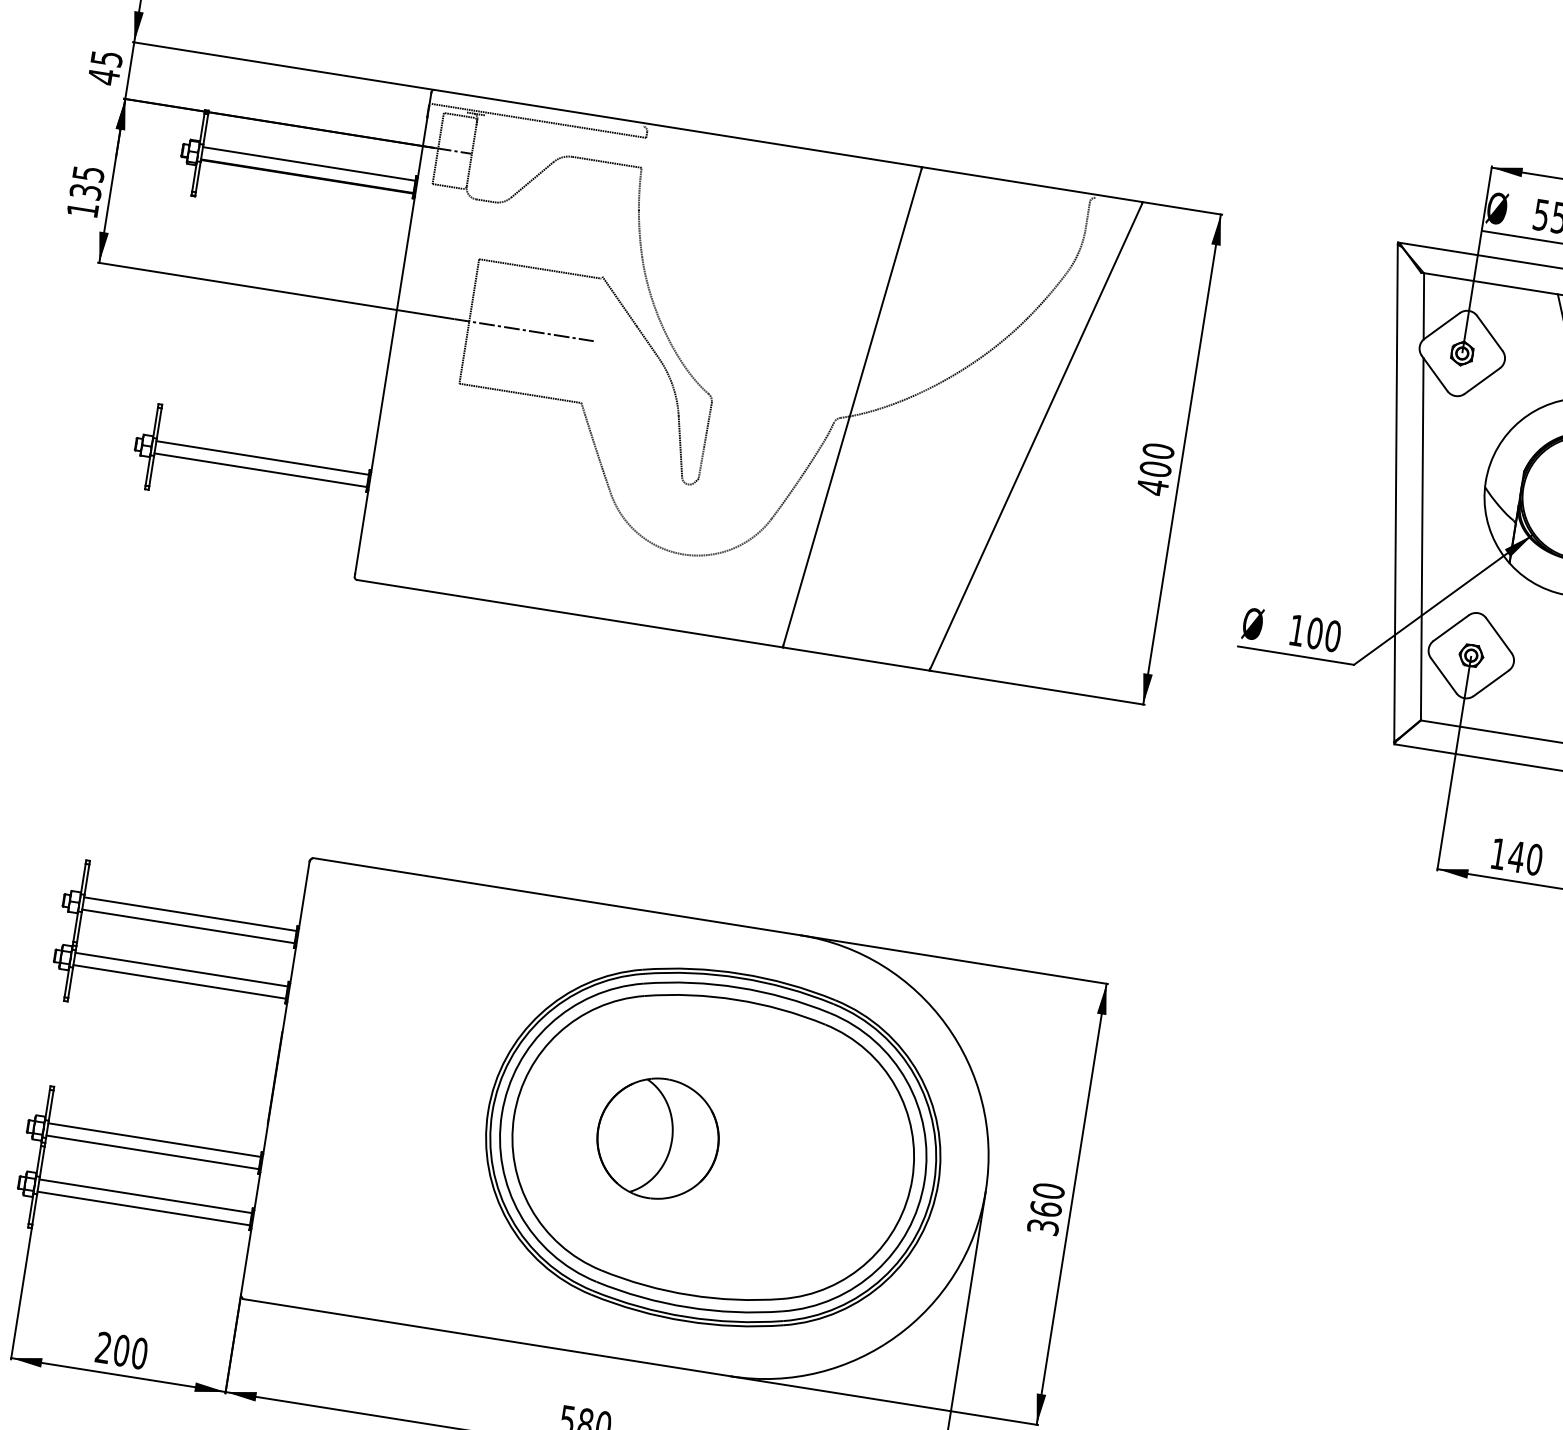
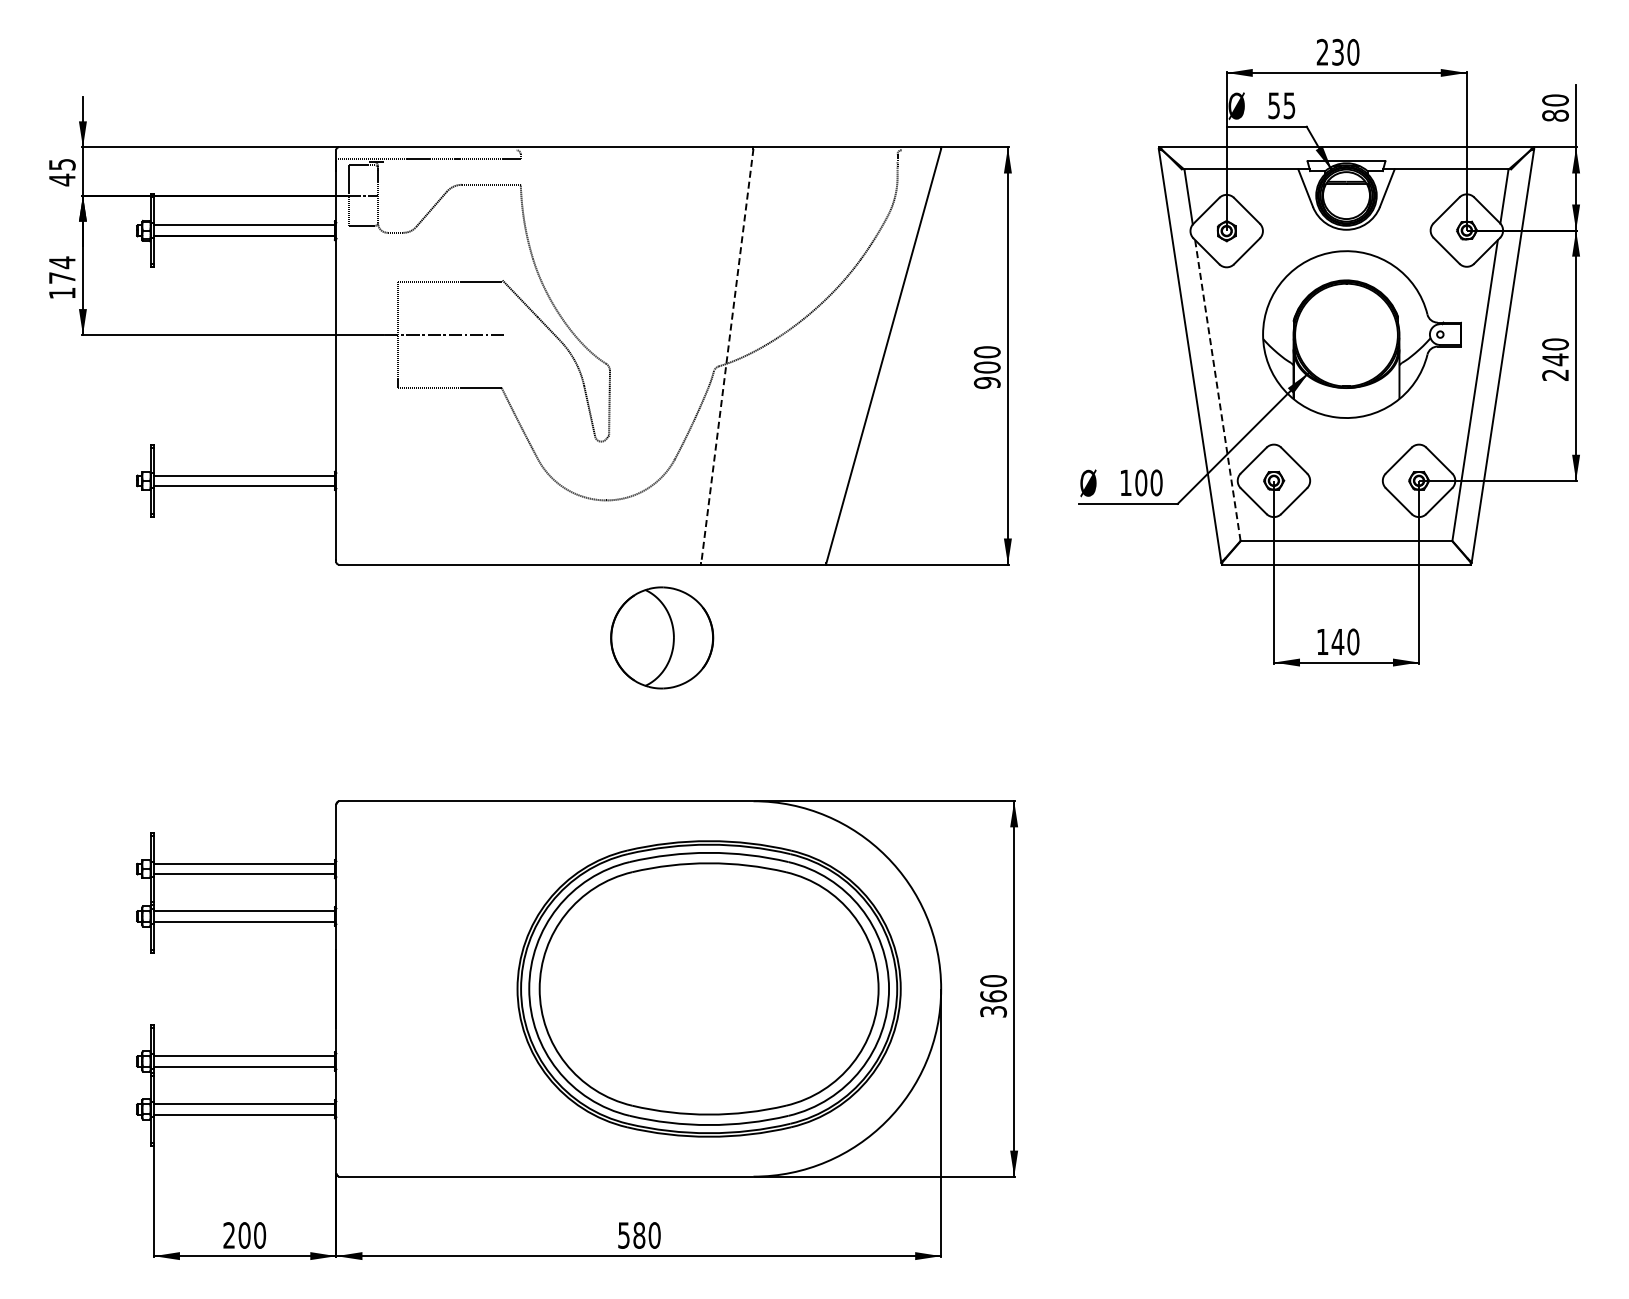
text: (86, 181) -> (61, 269), 135 -> 174
line: (852, 406) -> (727, 355), solid -> dashed
text: (1151, 486) -> (986, 382), 400 -> 900
line: (1422, 537) -> (1217, 389), solid -> dashed
part: (658, 1138) -> (662, 637), moved

